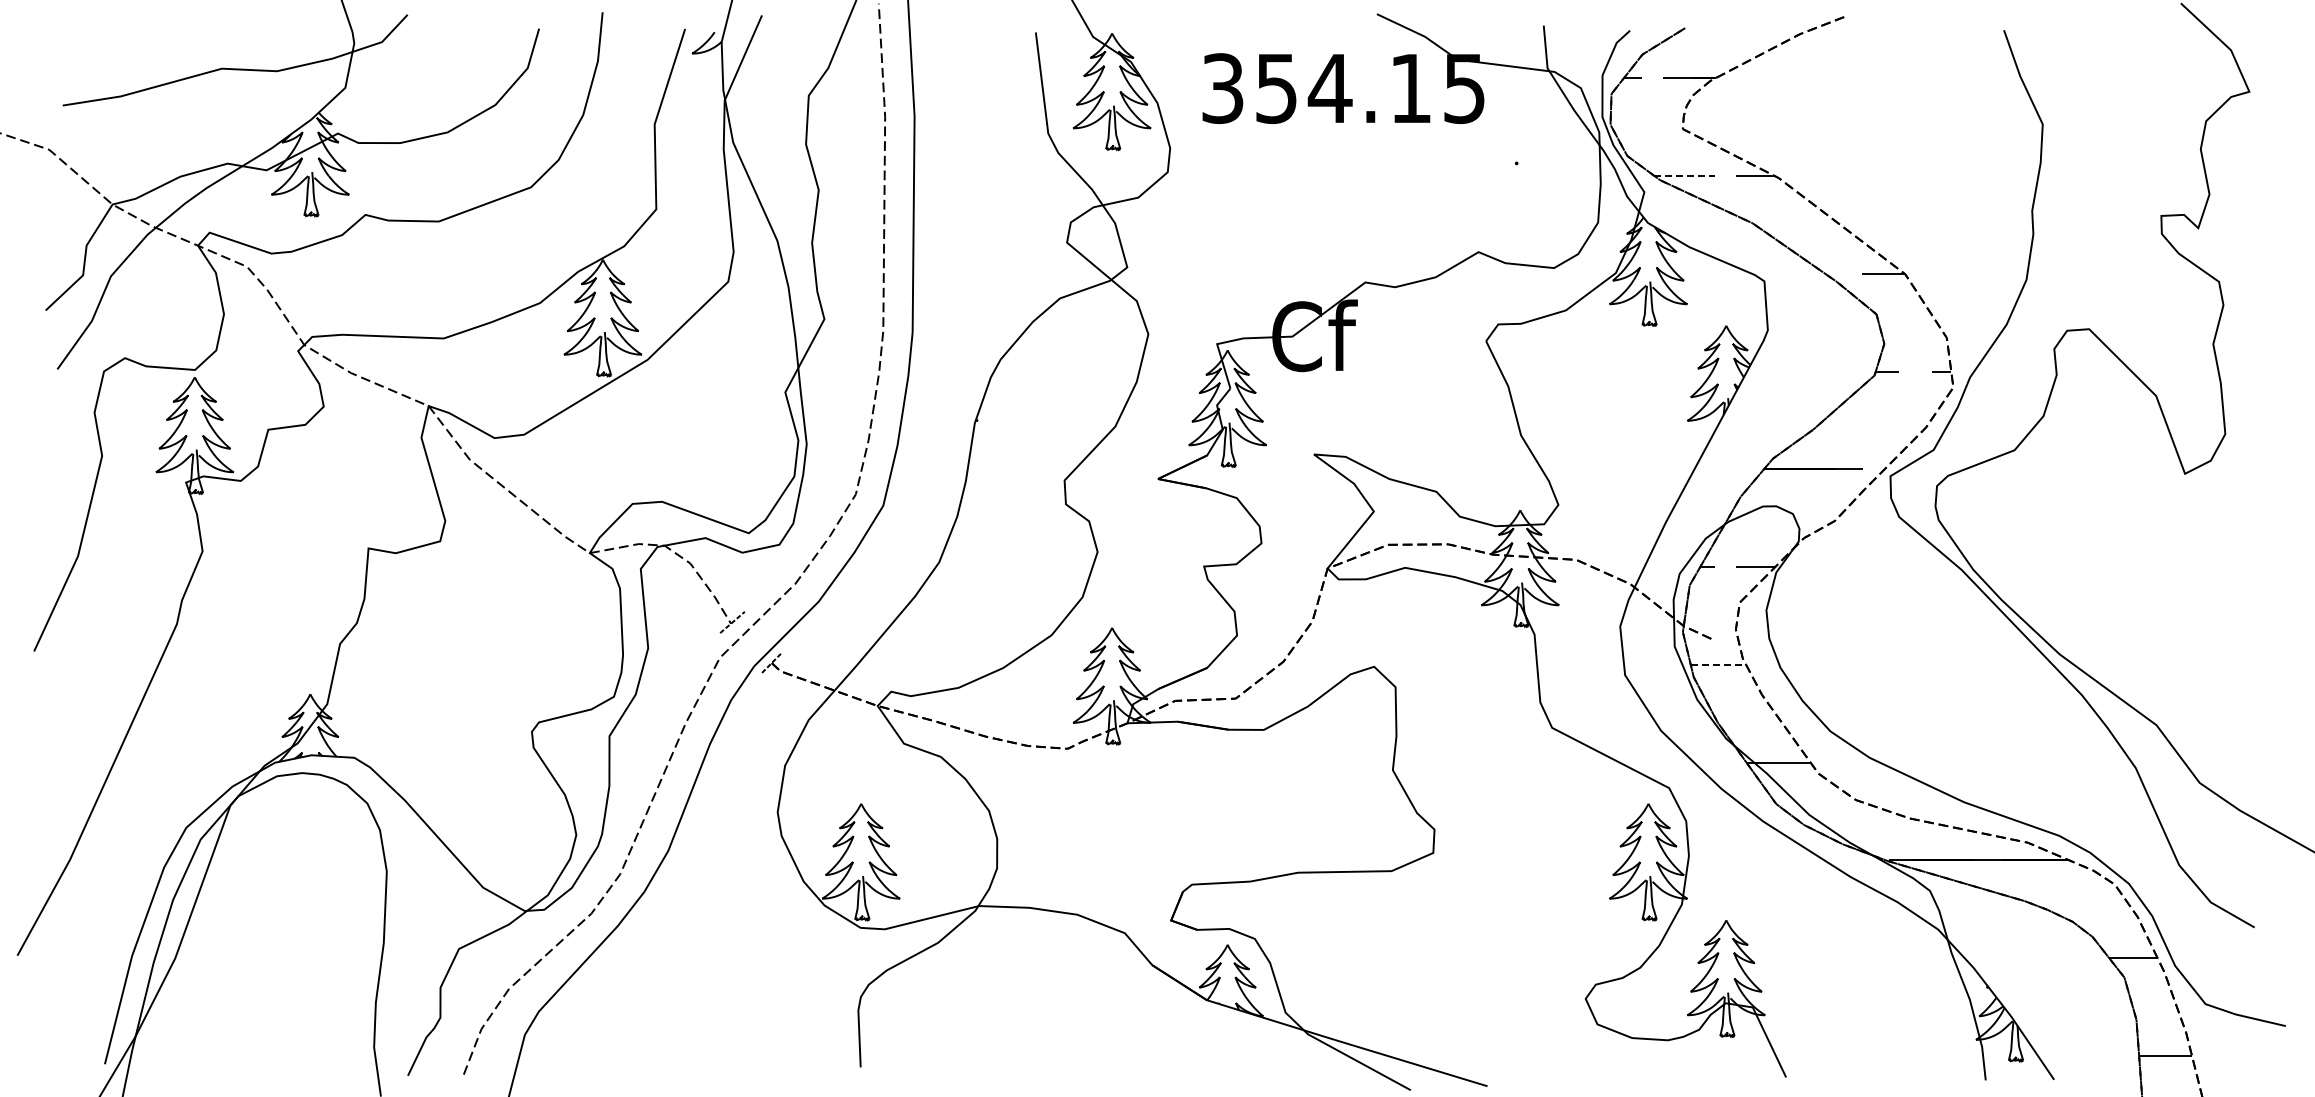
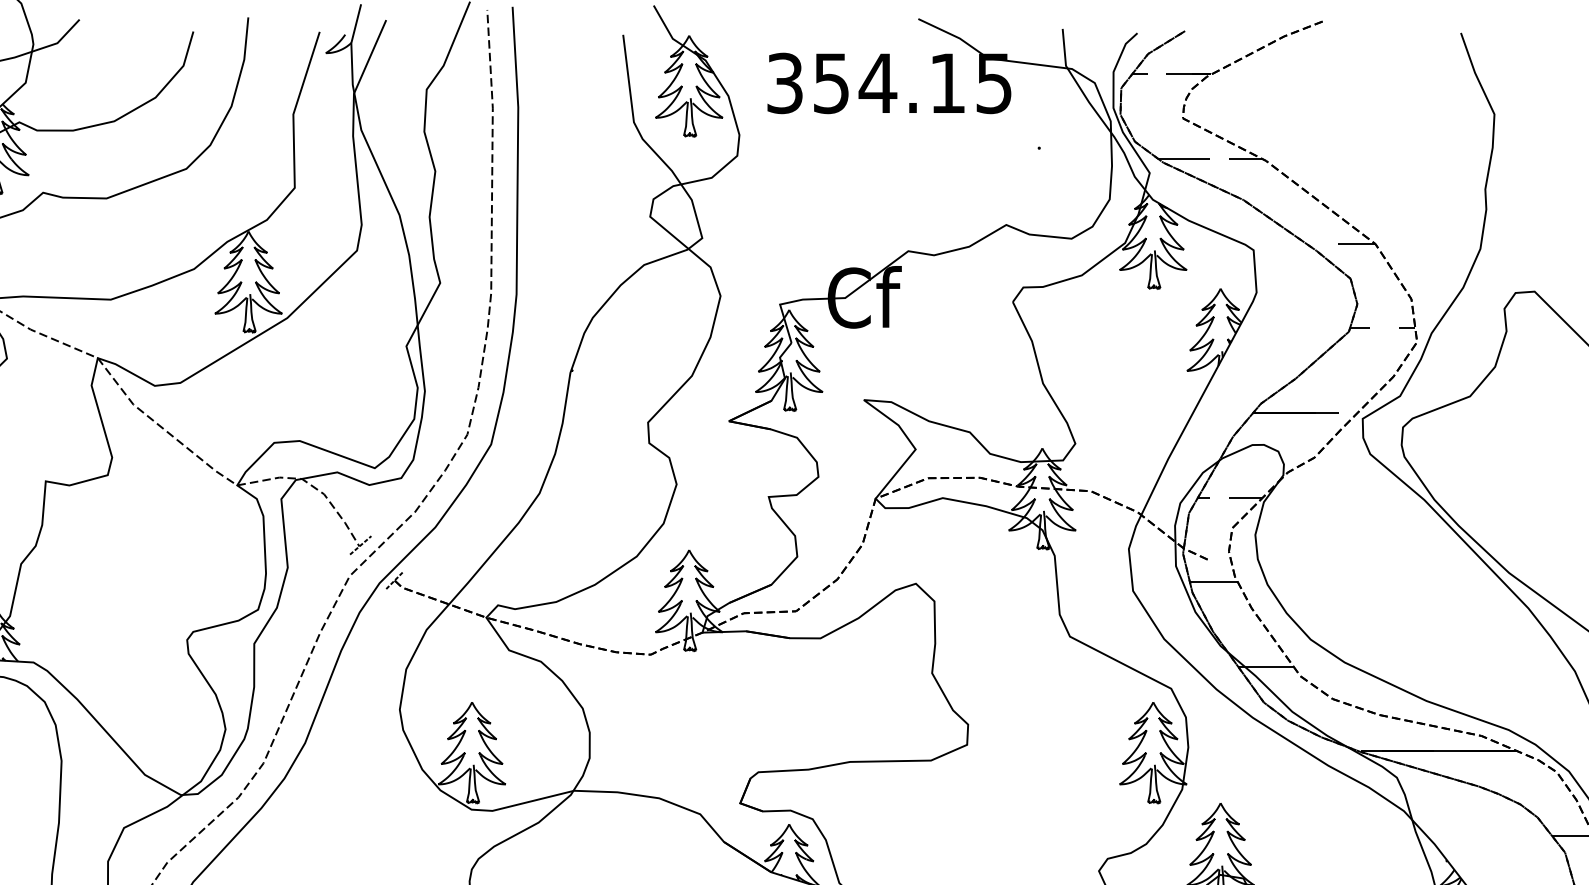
line: (1684, 175) -> (1184, 158), dashed -> solid
line: (1718, 664) -> (1213, 581), dashed -> solid

